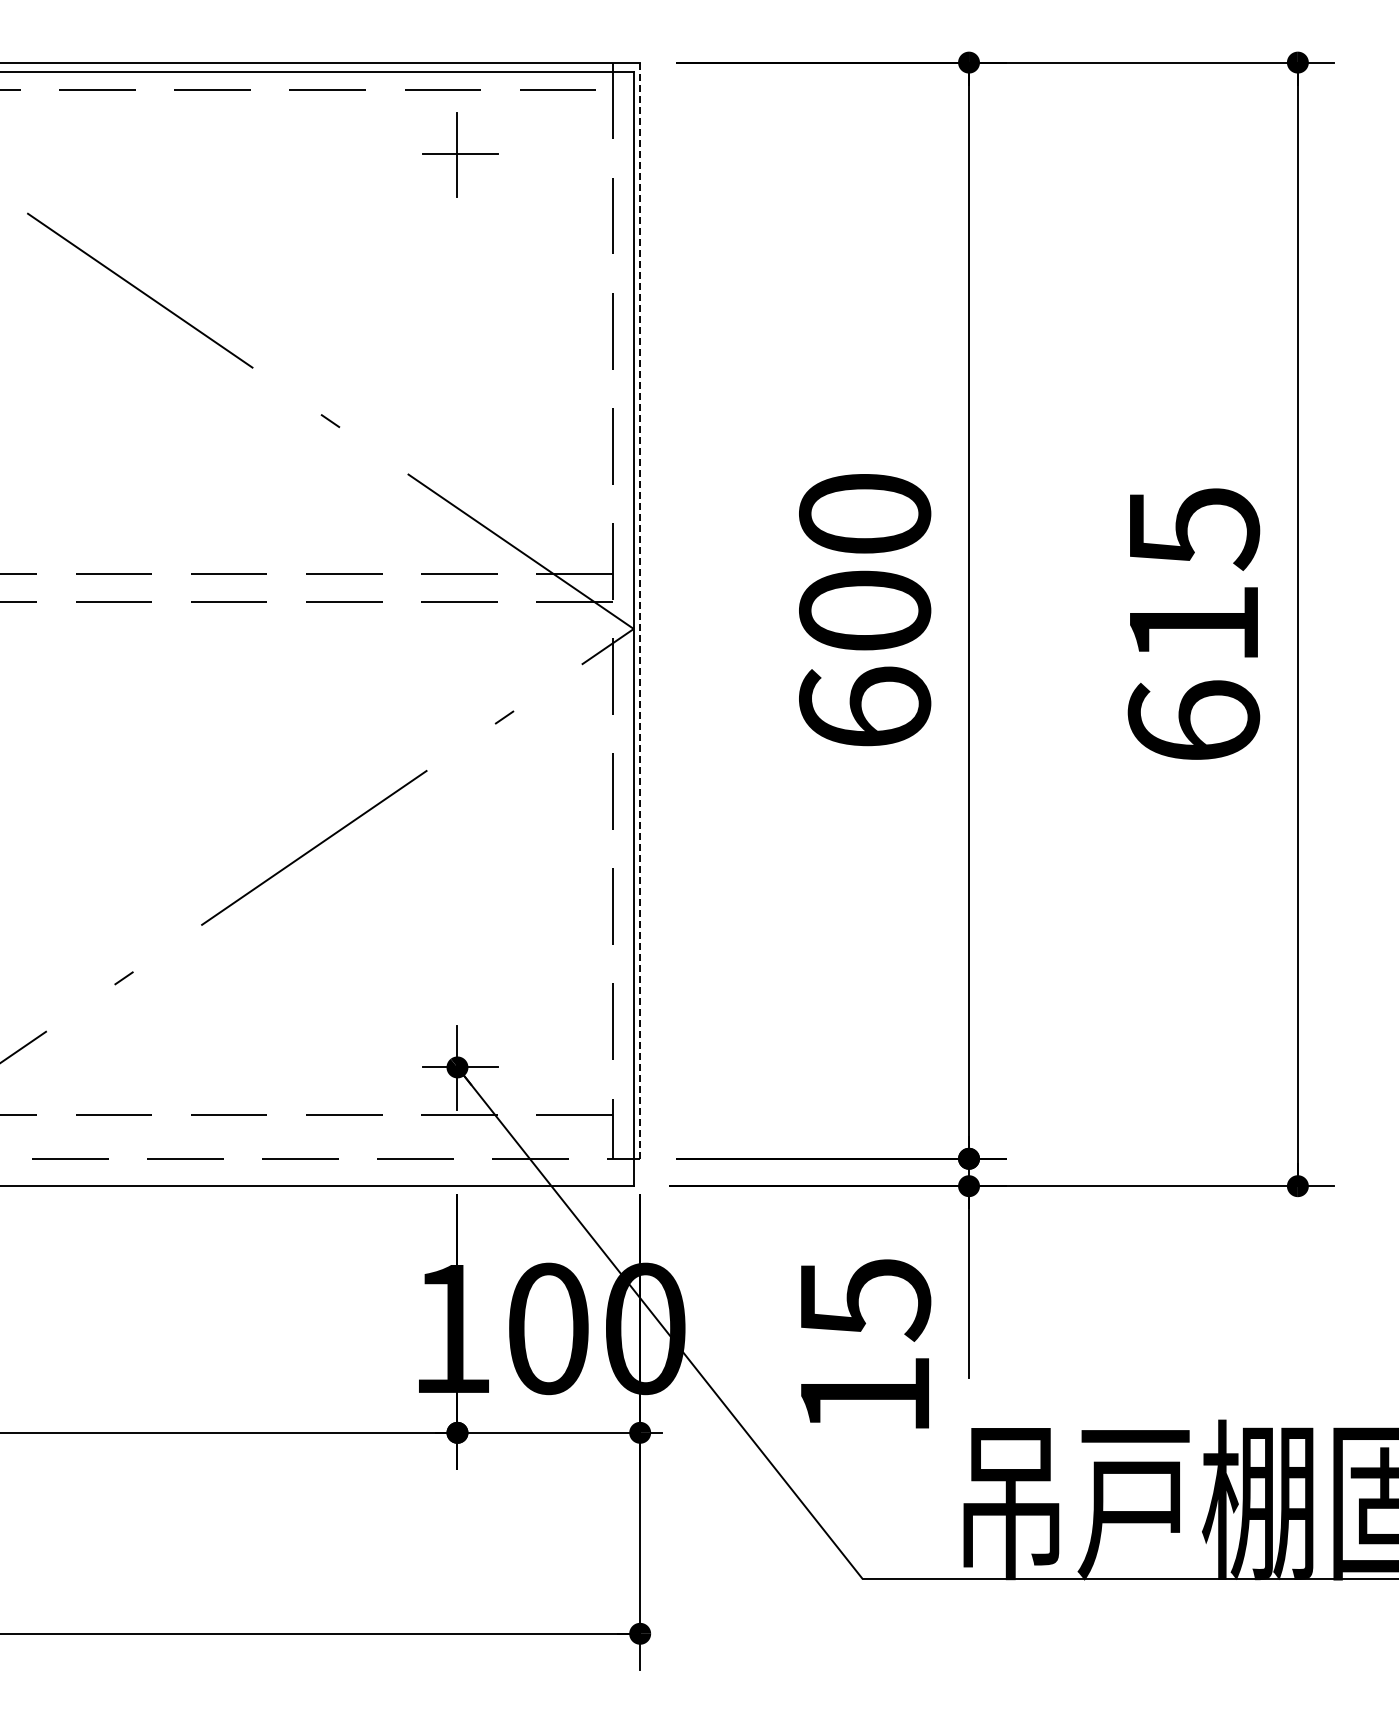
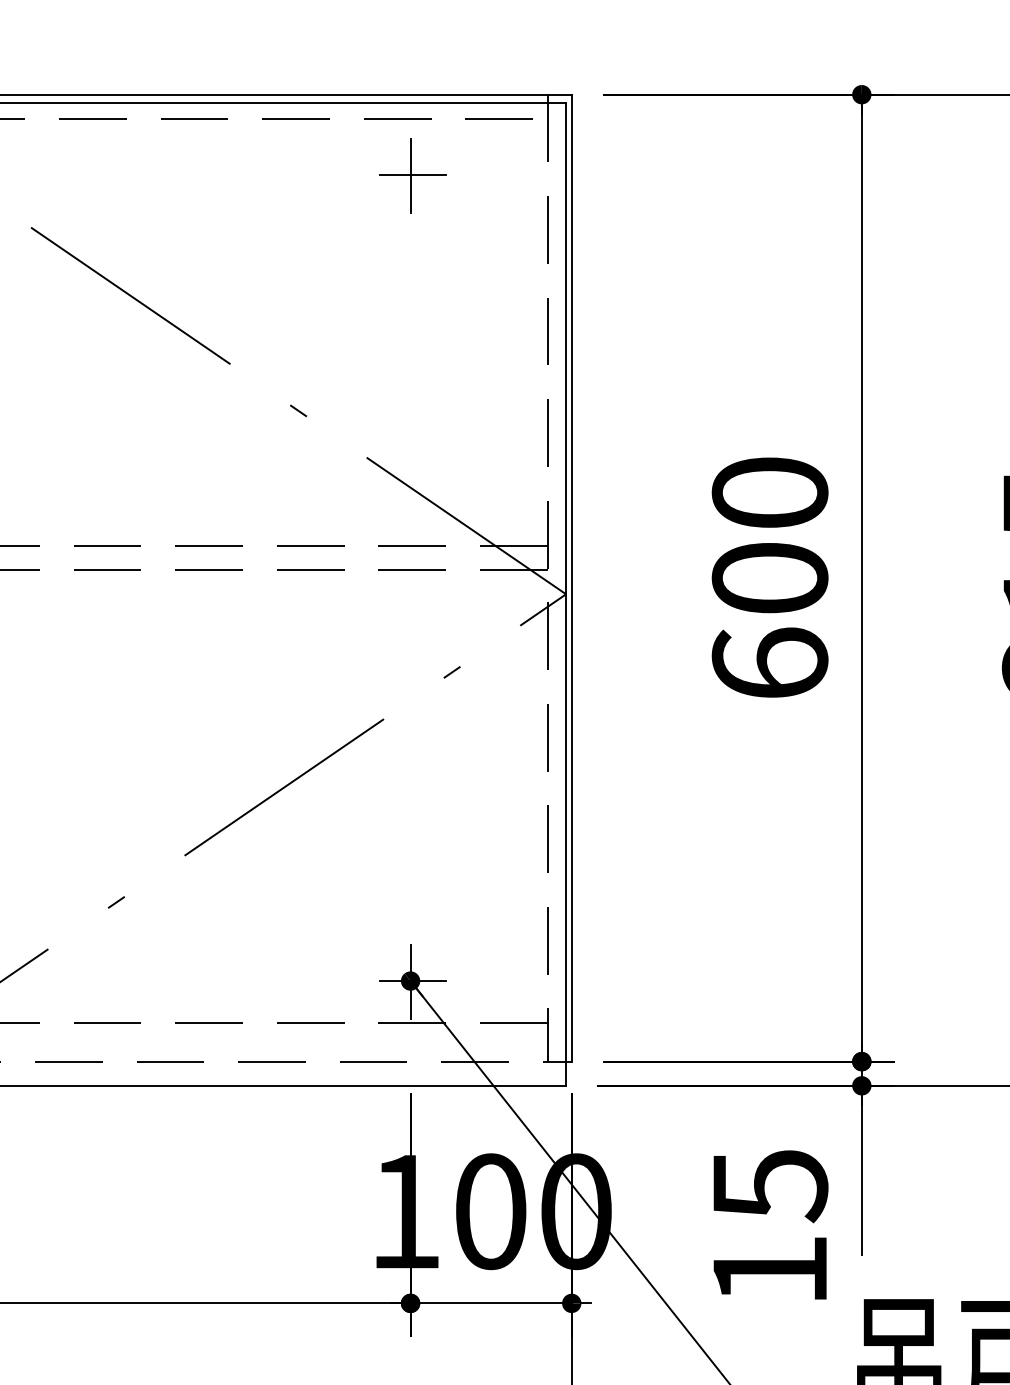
line: (640, 610) -> (572, 578), dashed -> solid

